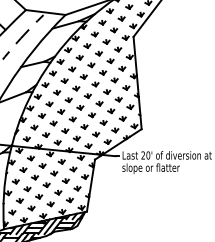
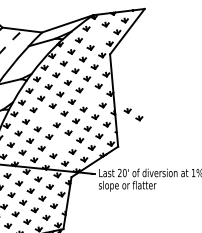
part: (121, 18) -> (98, 36), removed
part: (114, 80) -> (91, 98), removed
part: (156, 96) -> (133, 114), added
part: (68, 100) -> (45, 118), removed
part: (84, 126) -> (61, 144), removed

